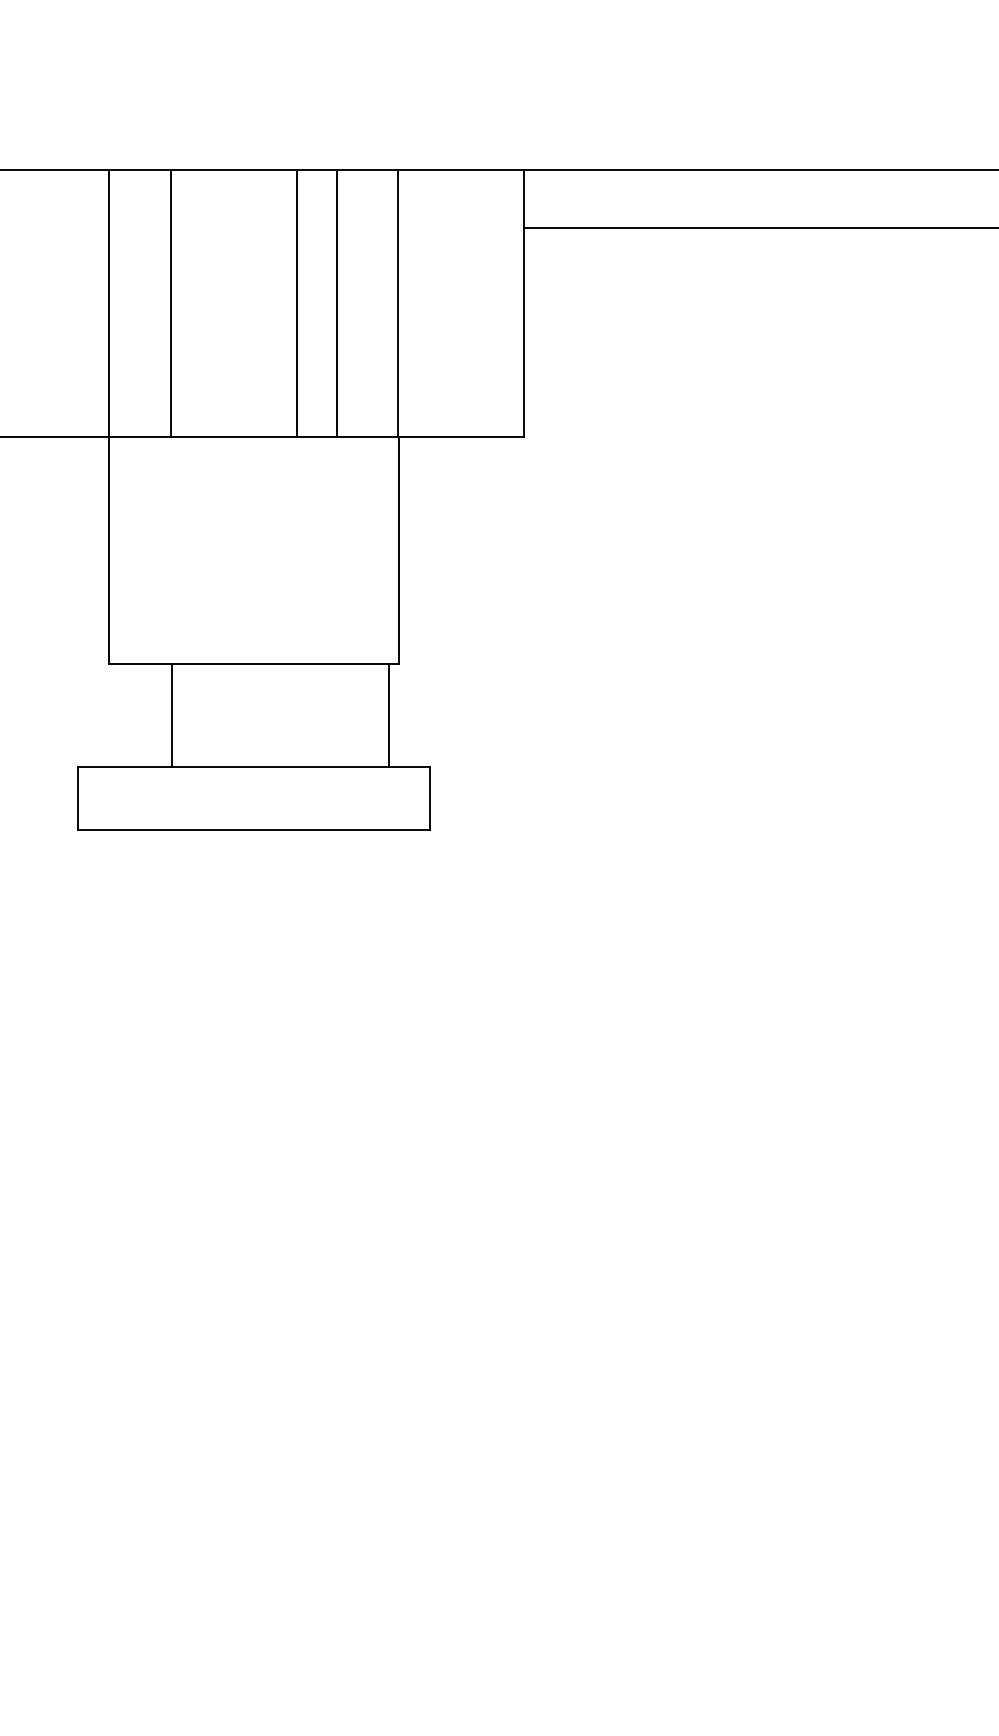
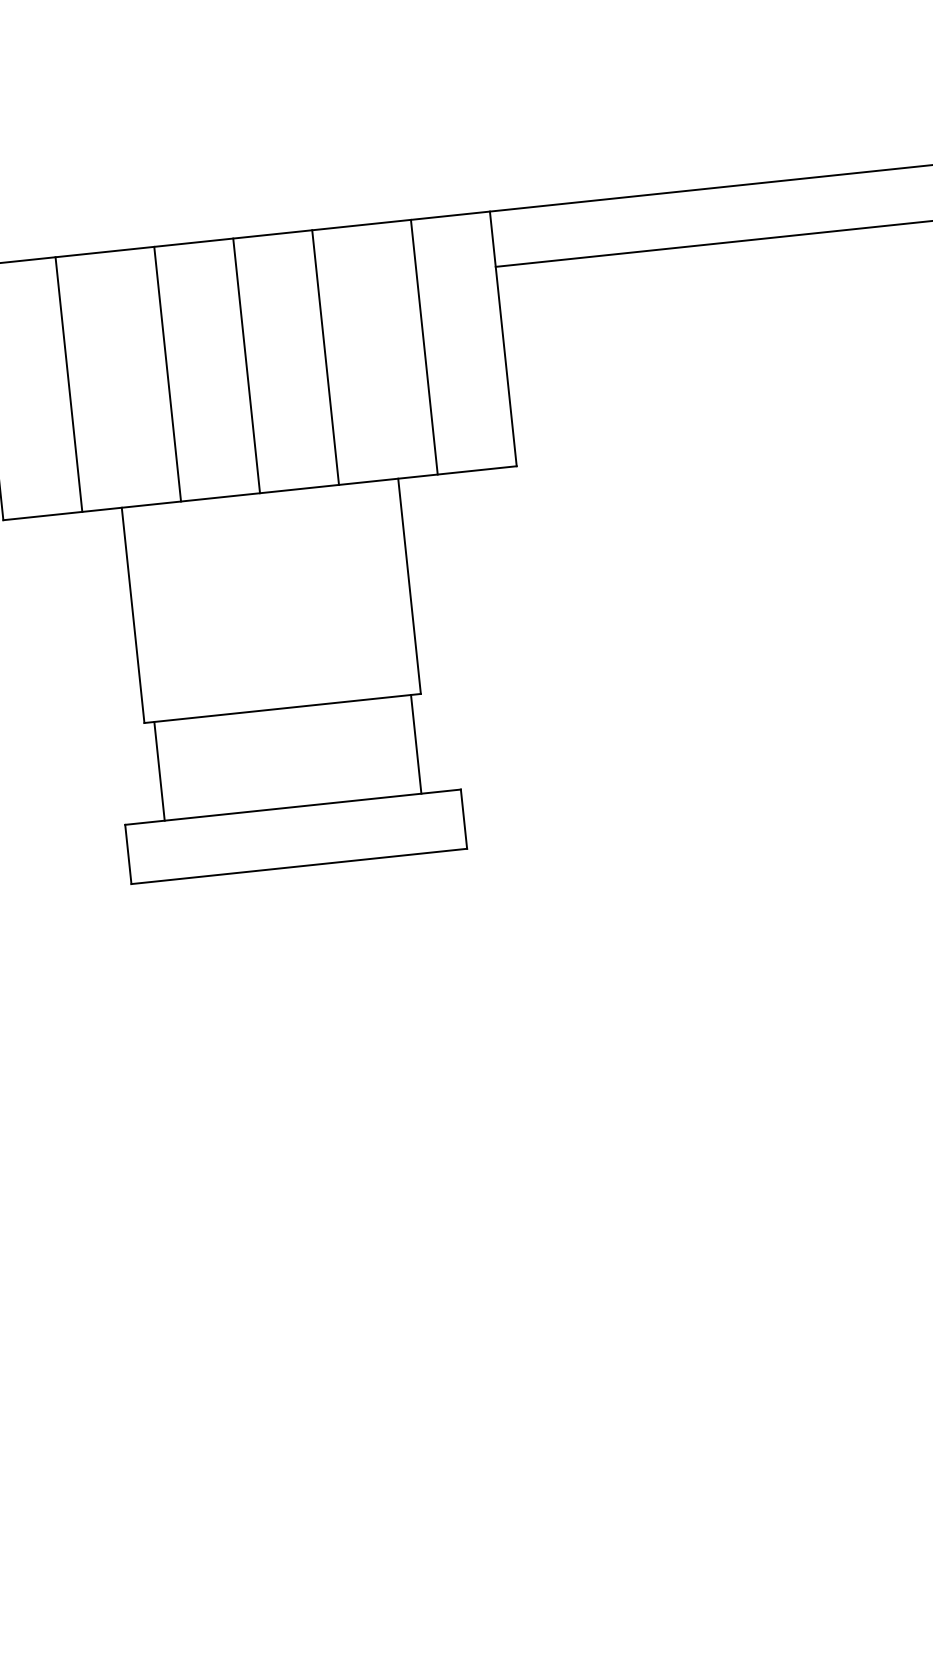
line: (109, 303) -> (69, 384), moved
line: (296, 303) -> (246, 365), moved
line: (397, 303) -> (424, 347), moved
line: (172, 715) -> (160, 771), moved

